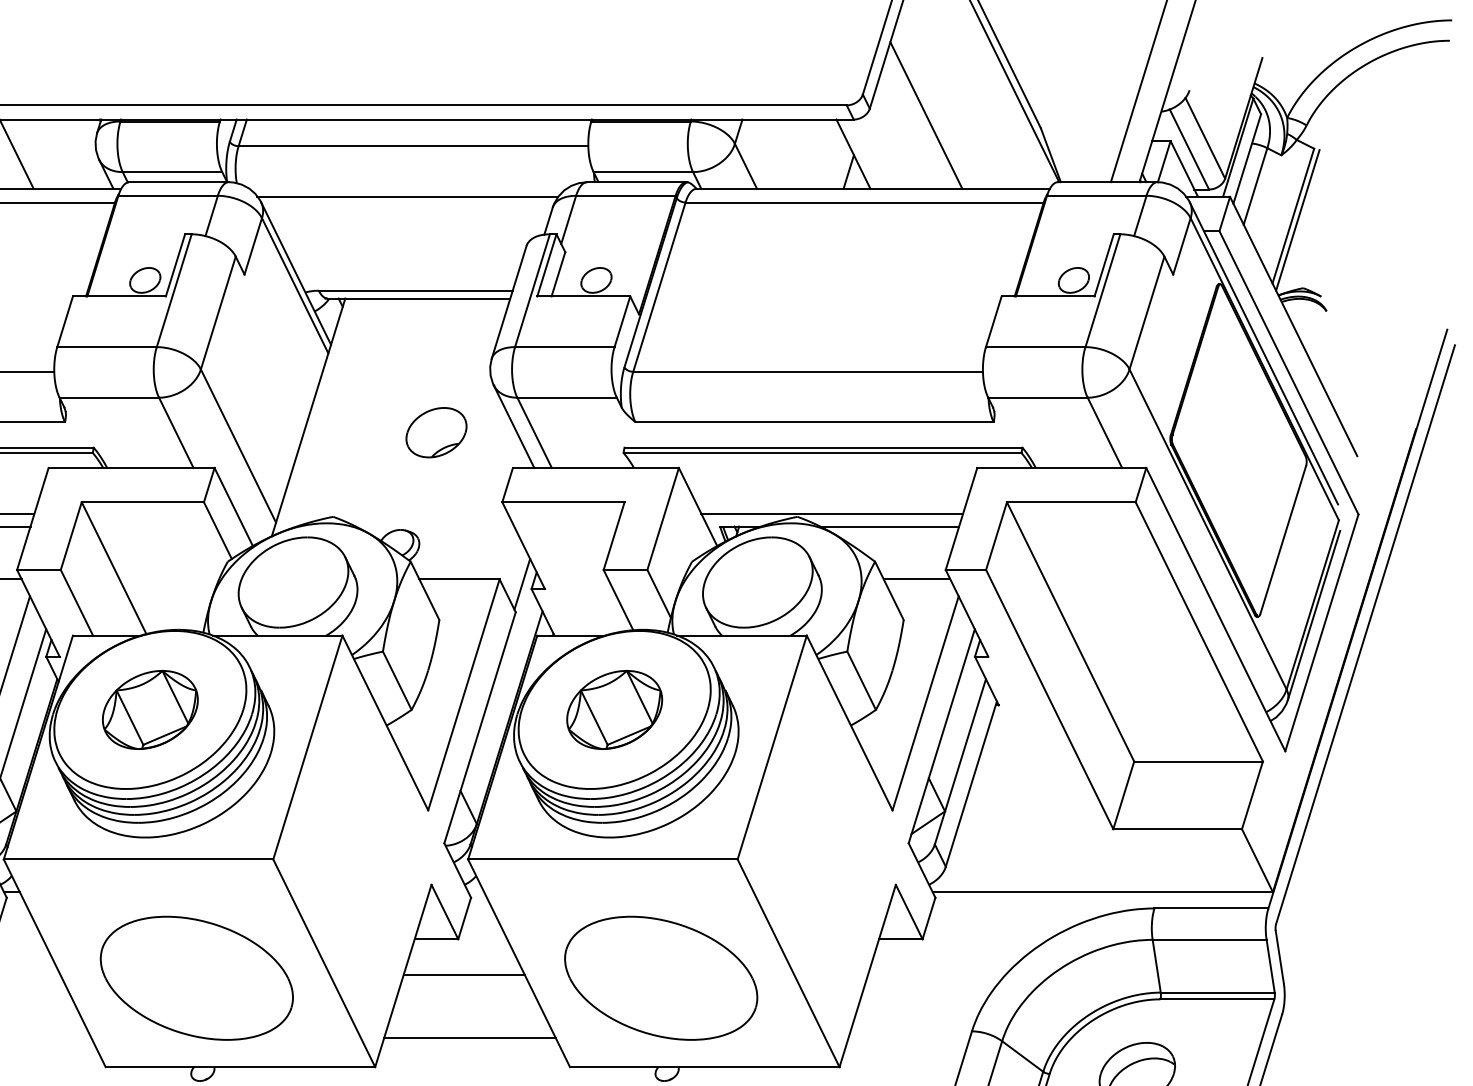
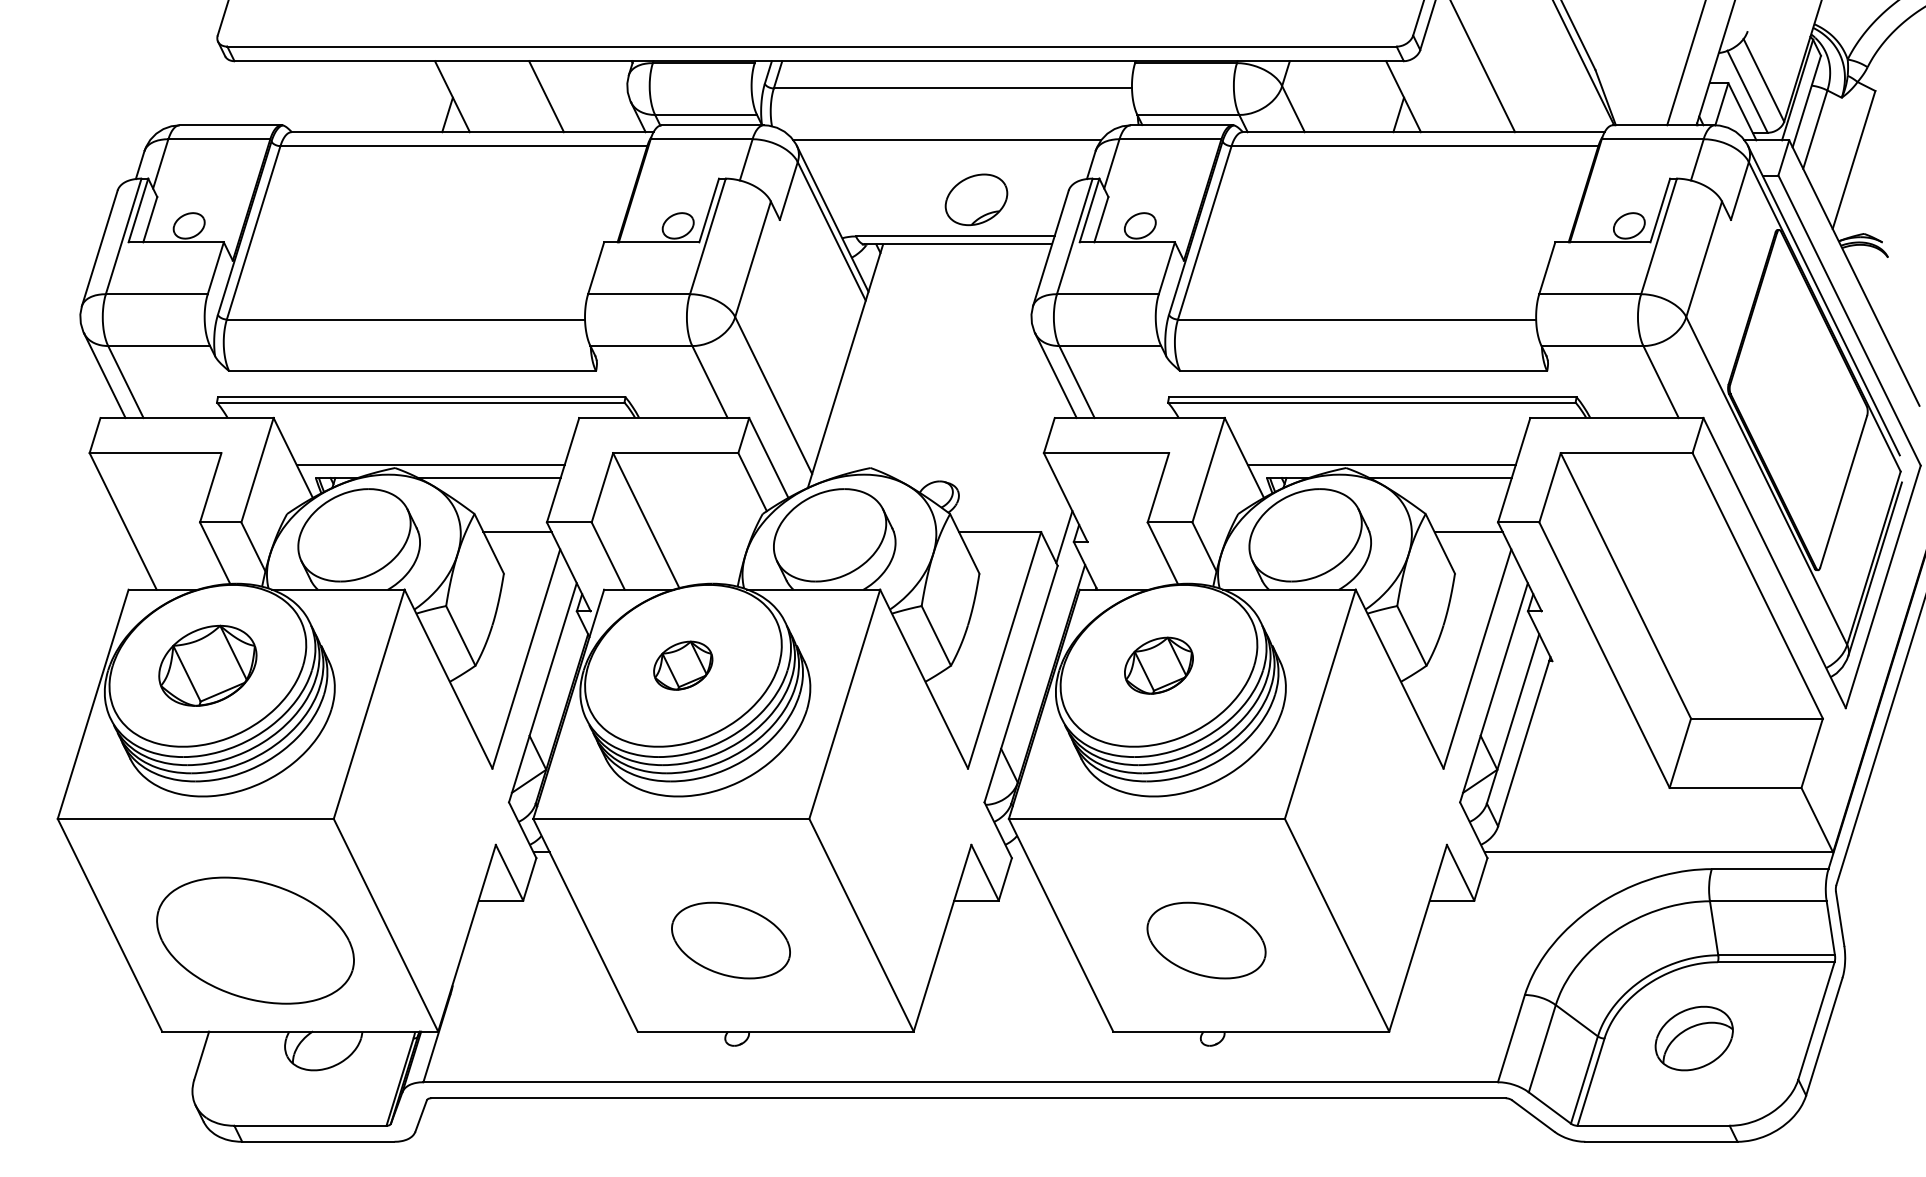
line: (1297, 220) -> (1858, 164), removed
part: (436, 432) -> (976, 199), moved
part: (149, 709) -> (682, 665), size x0.6
part: (614, 709) -> (1158, 665), size x0.7
line: (463, 975) -> (1004, 937), removed
part: (196, 978) -> (730, 940), size x0.6
part: (661, 978) -> (1206, 940), size x0.6
line: (469, 1038) -> (1010, 1002), removed

